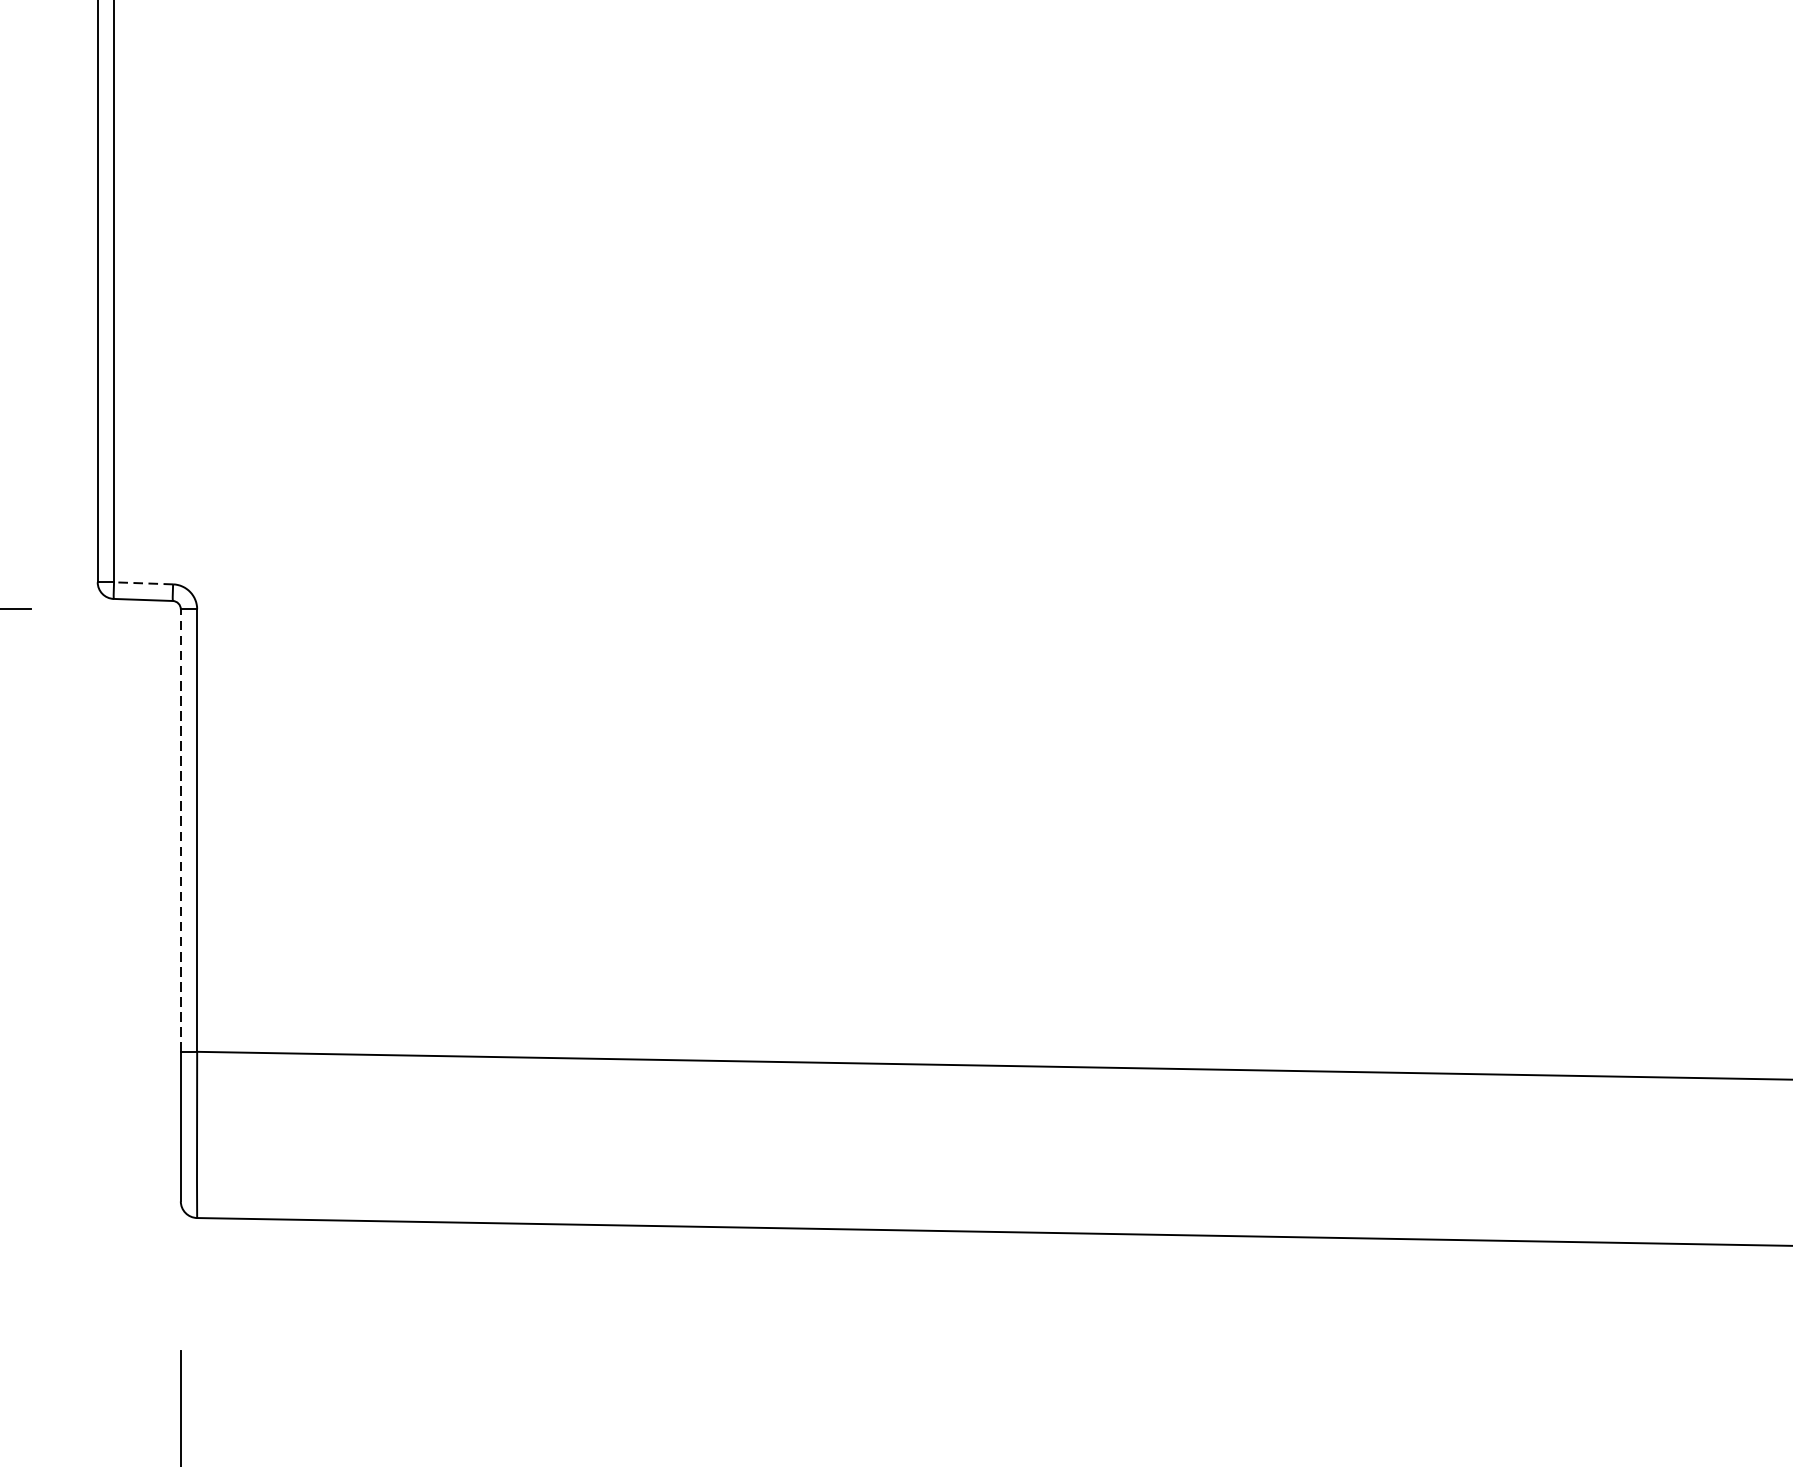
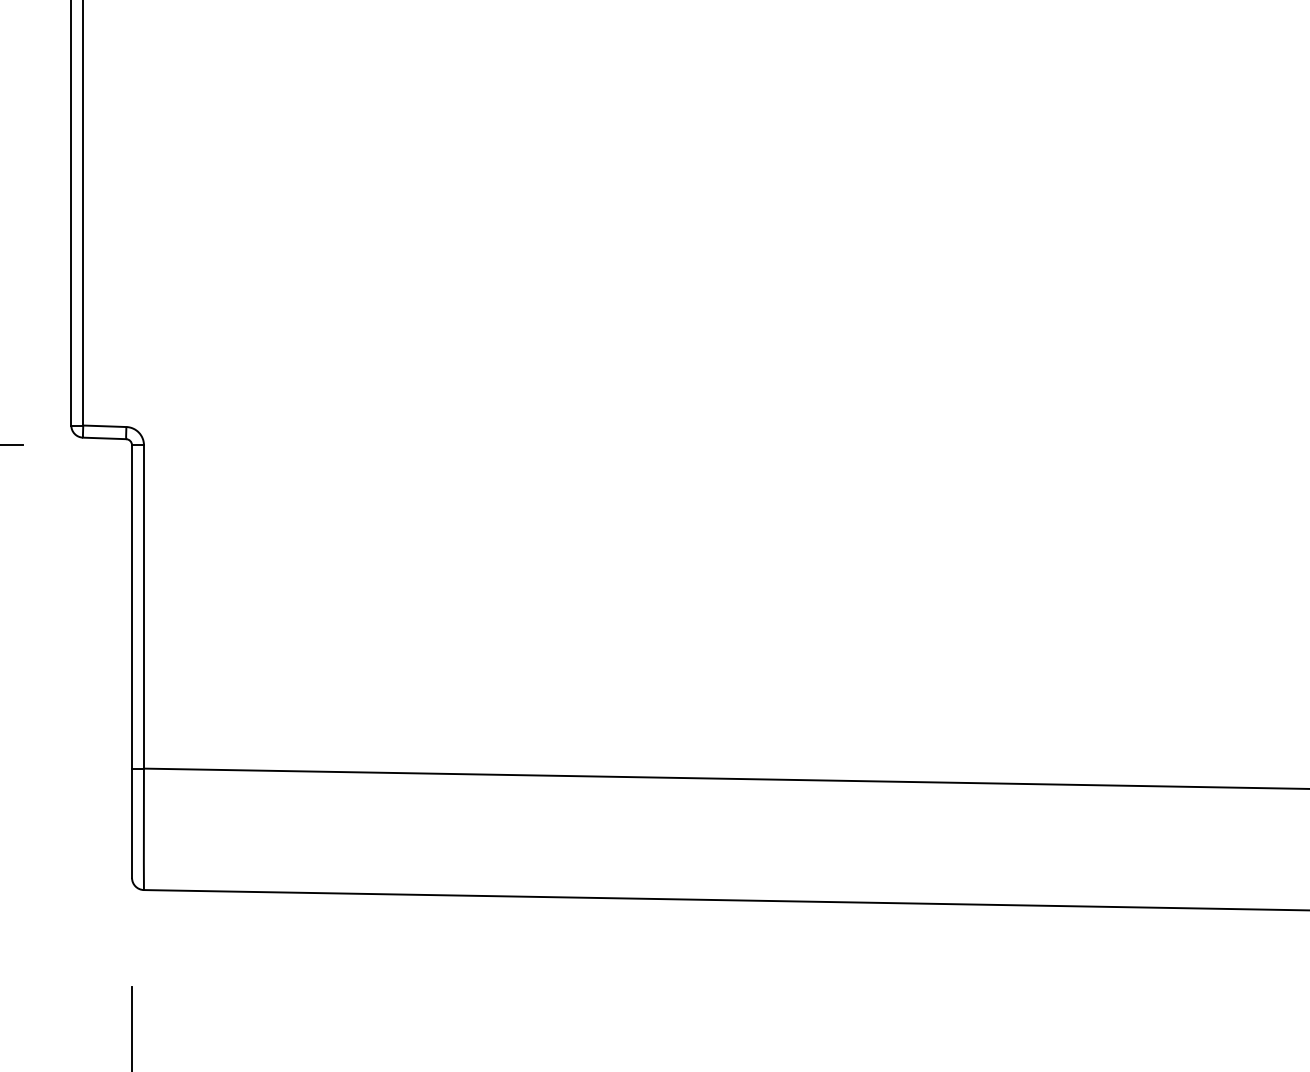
line: (143, 583) -> (104, 426), dashed -> solid
line: (181, 829) -> (132, 606), dashed -> solid

